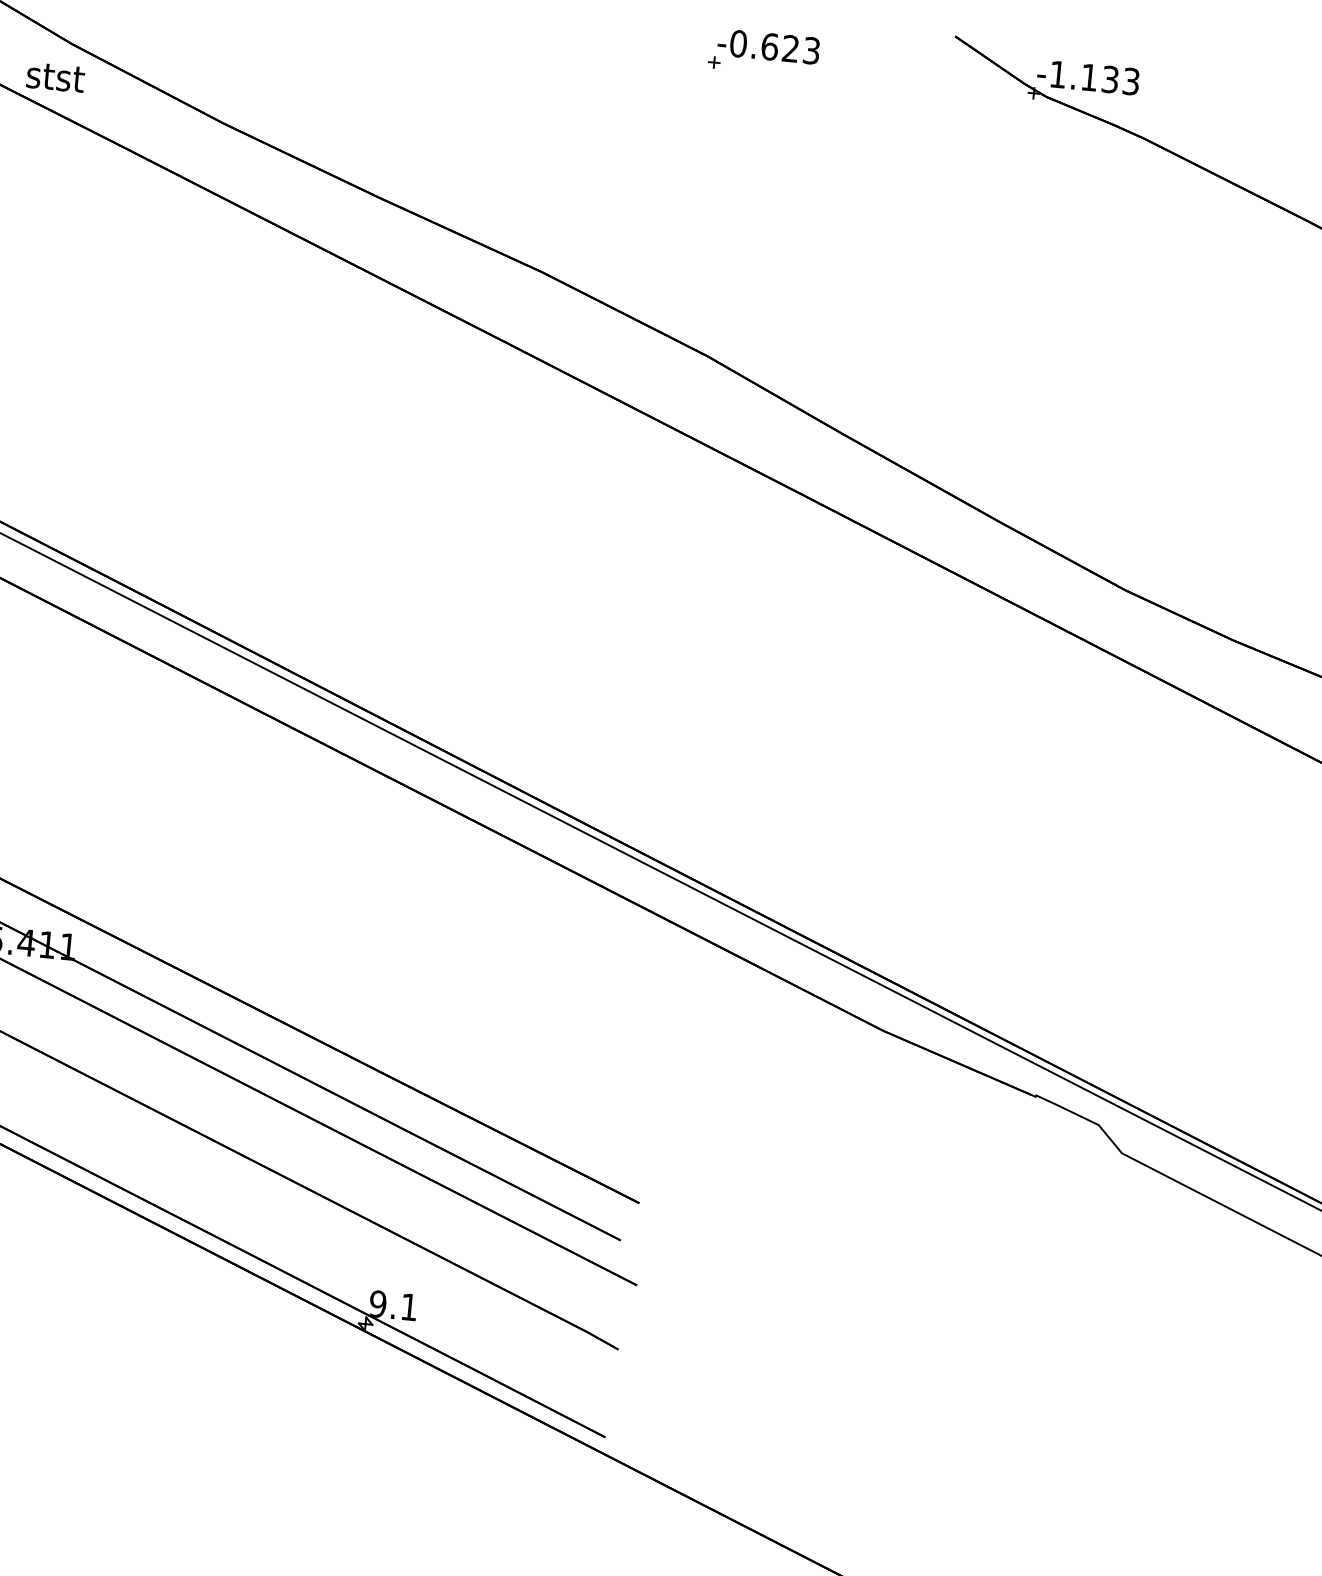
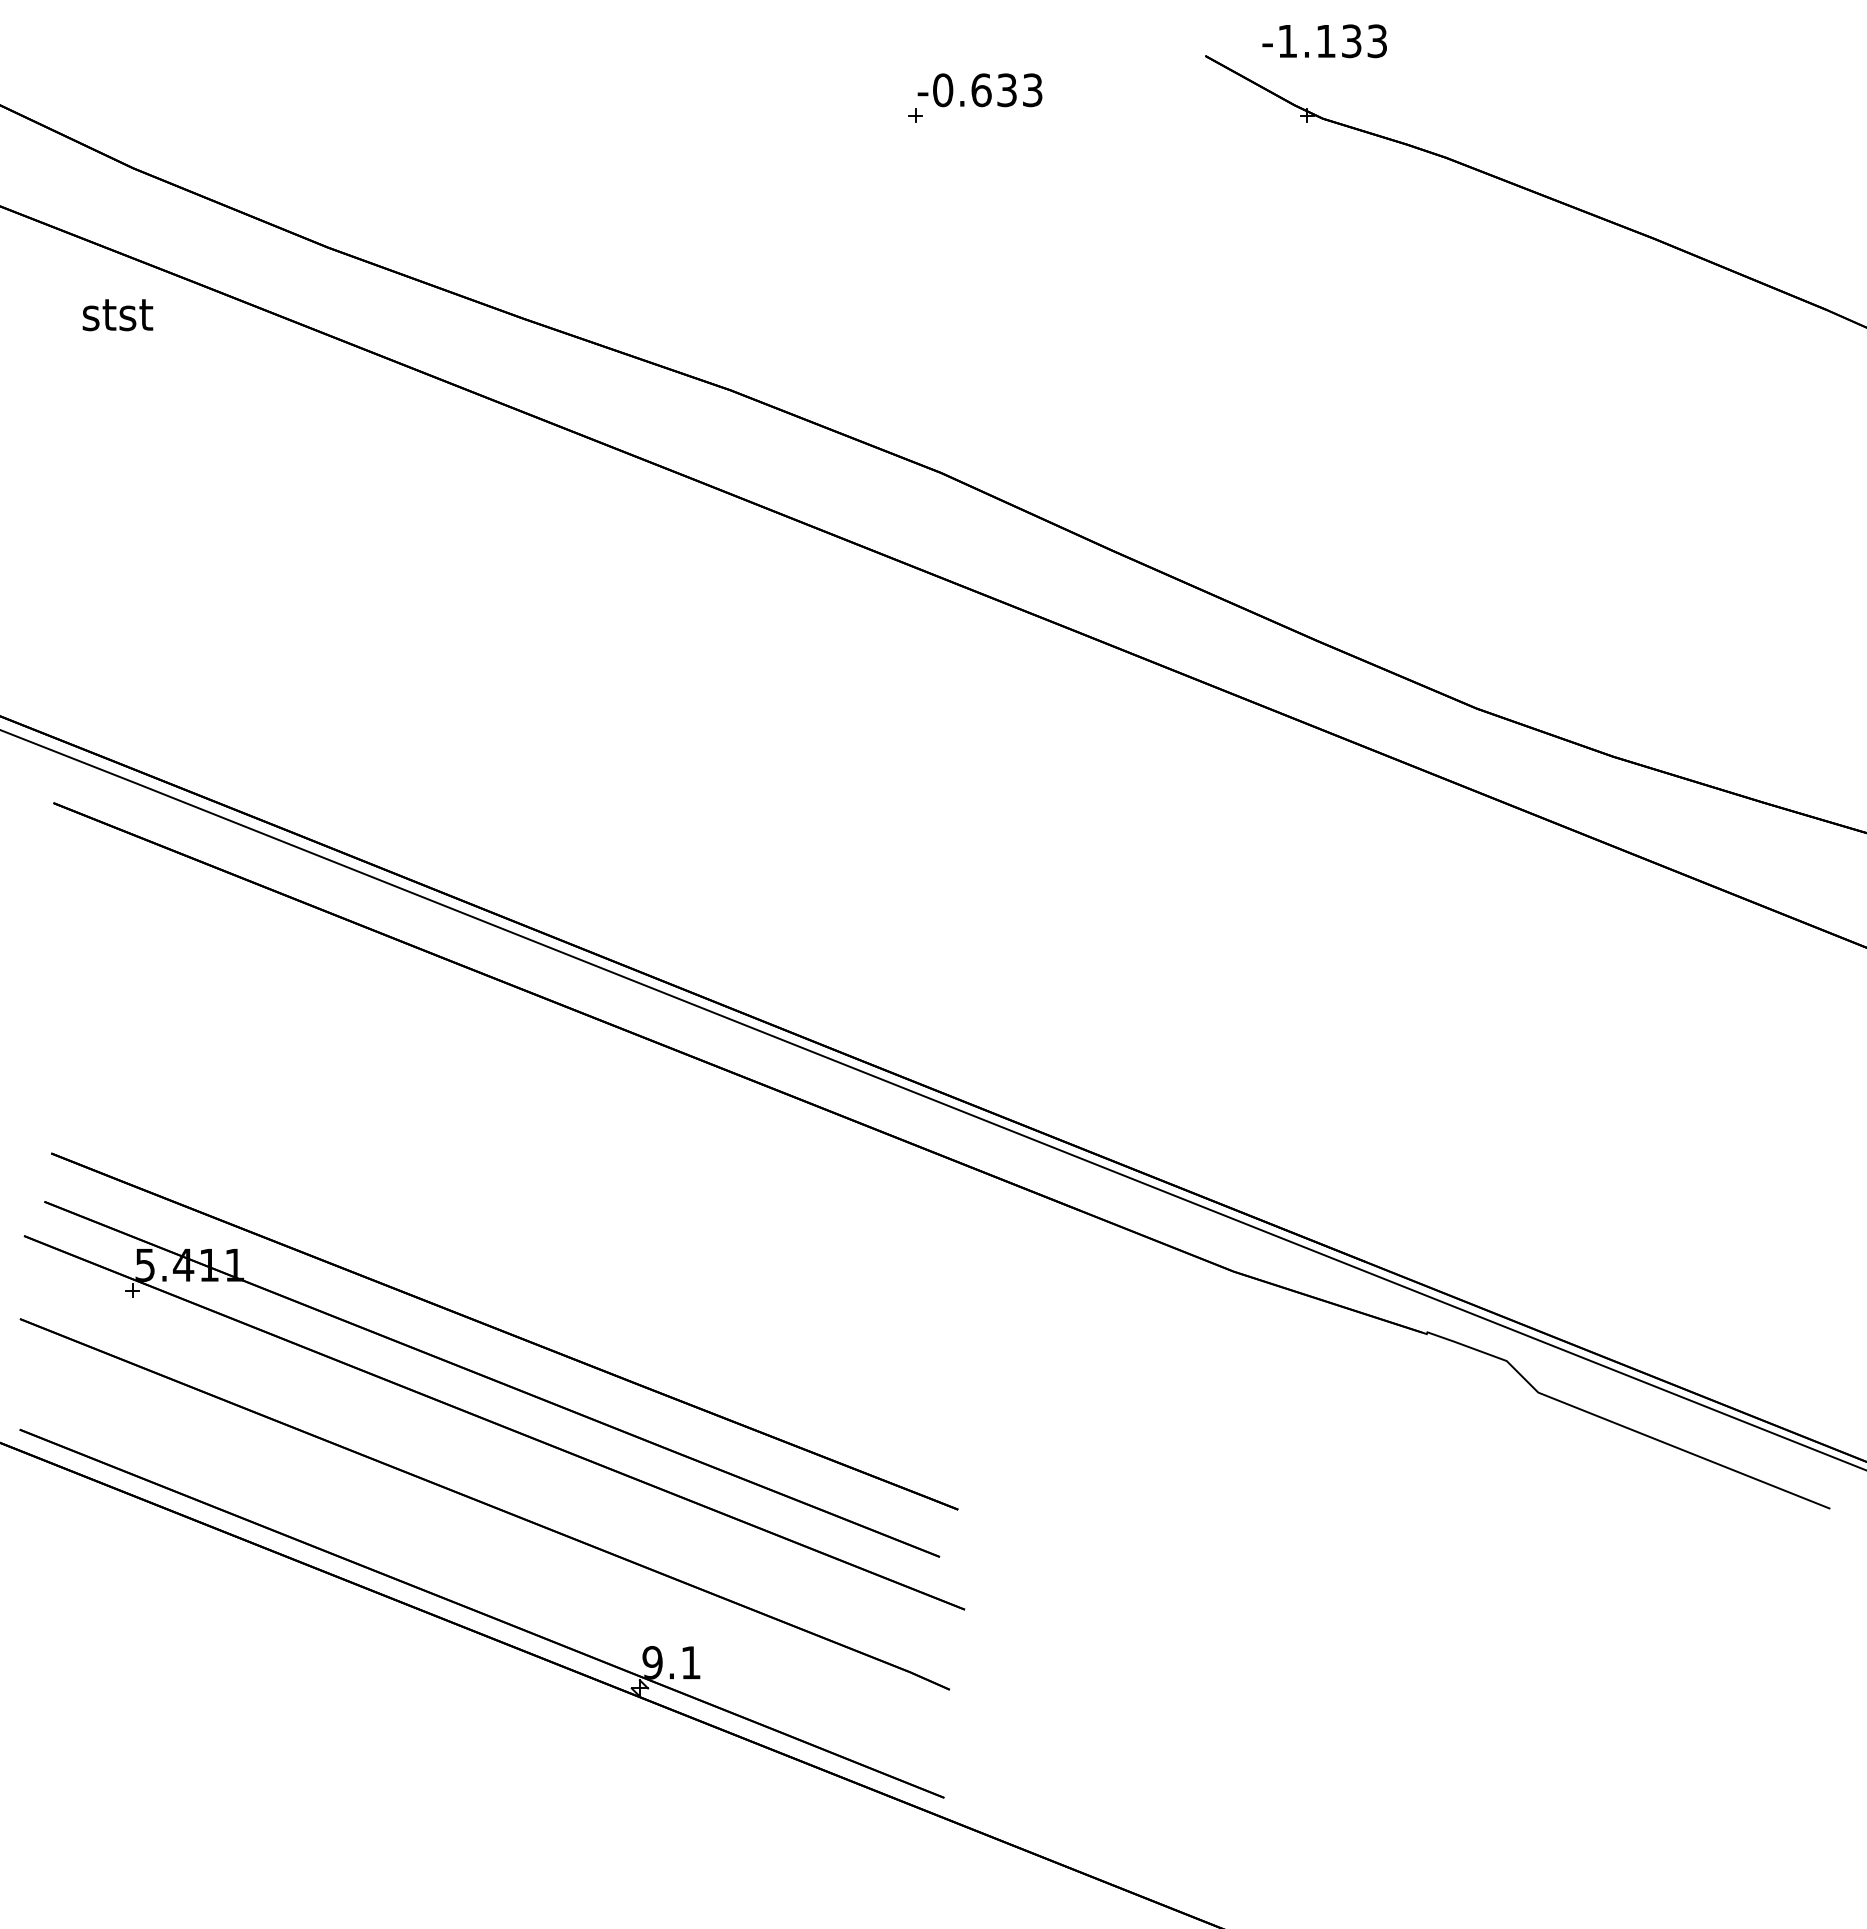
text: (790, 48) -> (1006, 90), -0.623 -> -0.633
text: (55, 77) -> (117, 315), moved
text: (1088, 77) -> (1324, 41), moved

